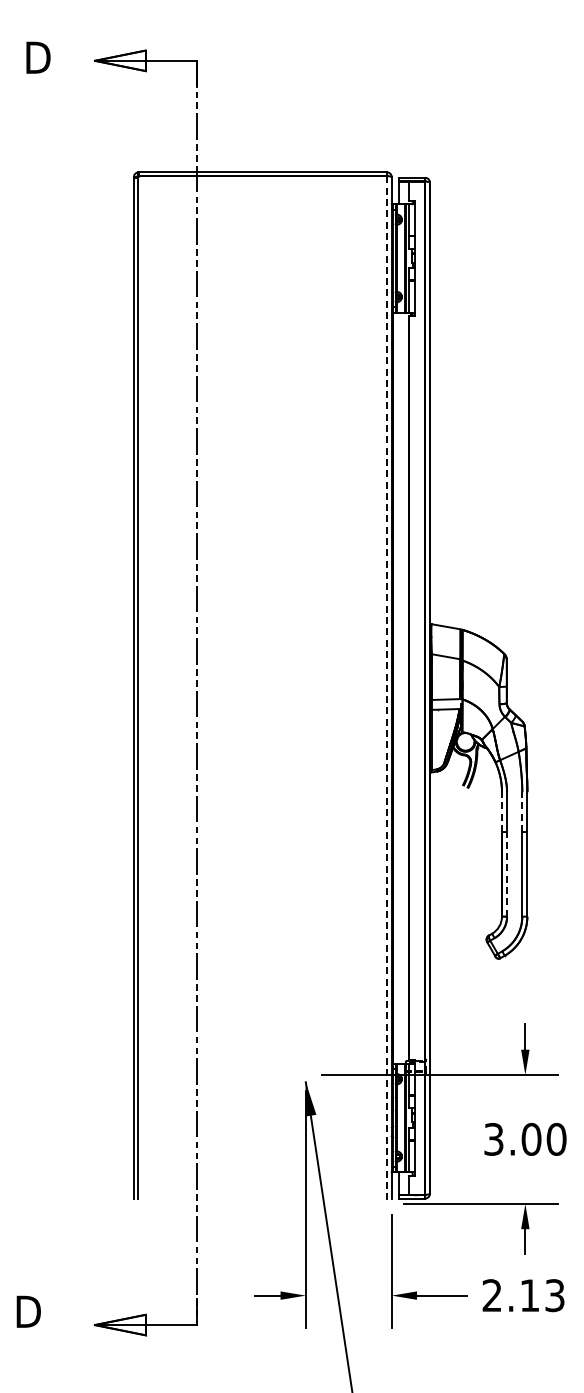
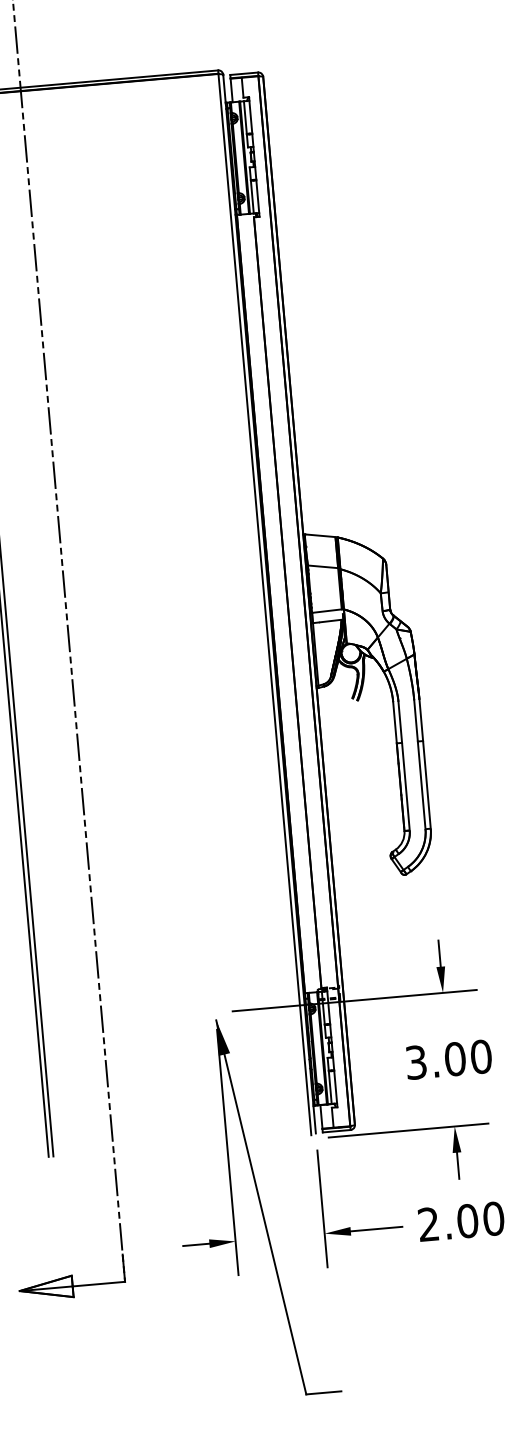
line: (387, 687) -> (265, 603), dashed -> solid
line: (501, 812) -> (394, 723), dashed -> solid
line: (522, 812) -> (416, 721), dashed -> solid
line: (507, 873) -> (406, 785), dashed -> solid
text: (542, 1295) -> (480, 1219), 2.13 -> 2.00

